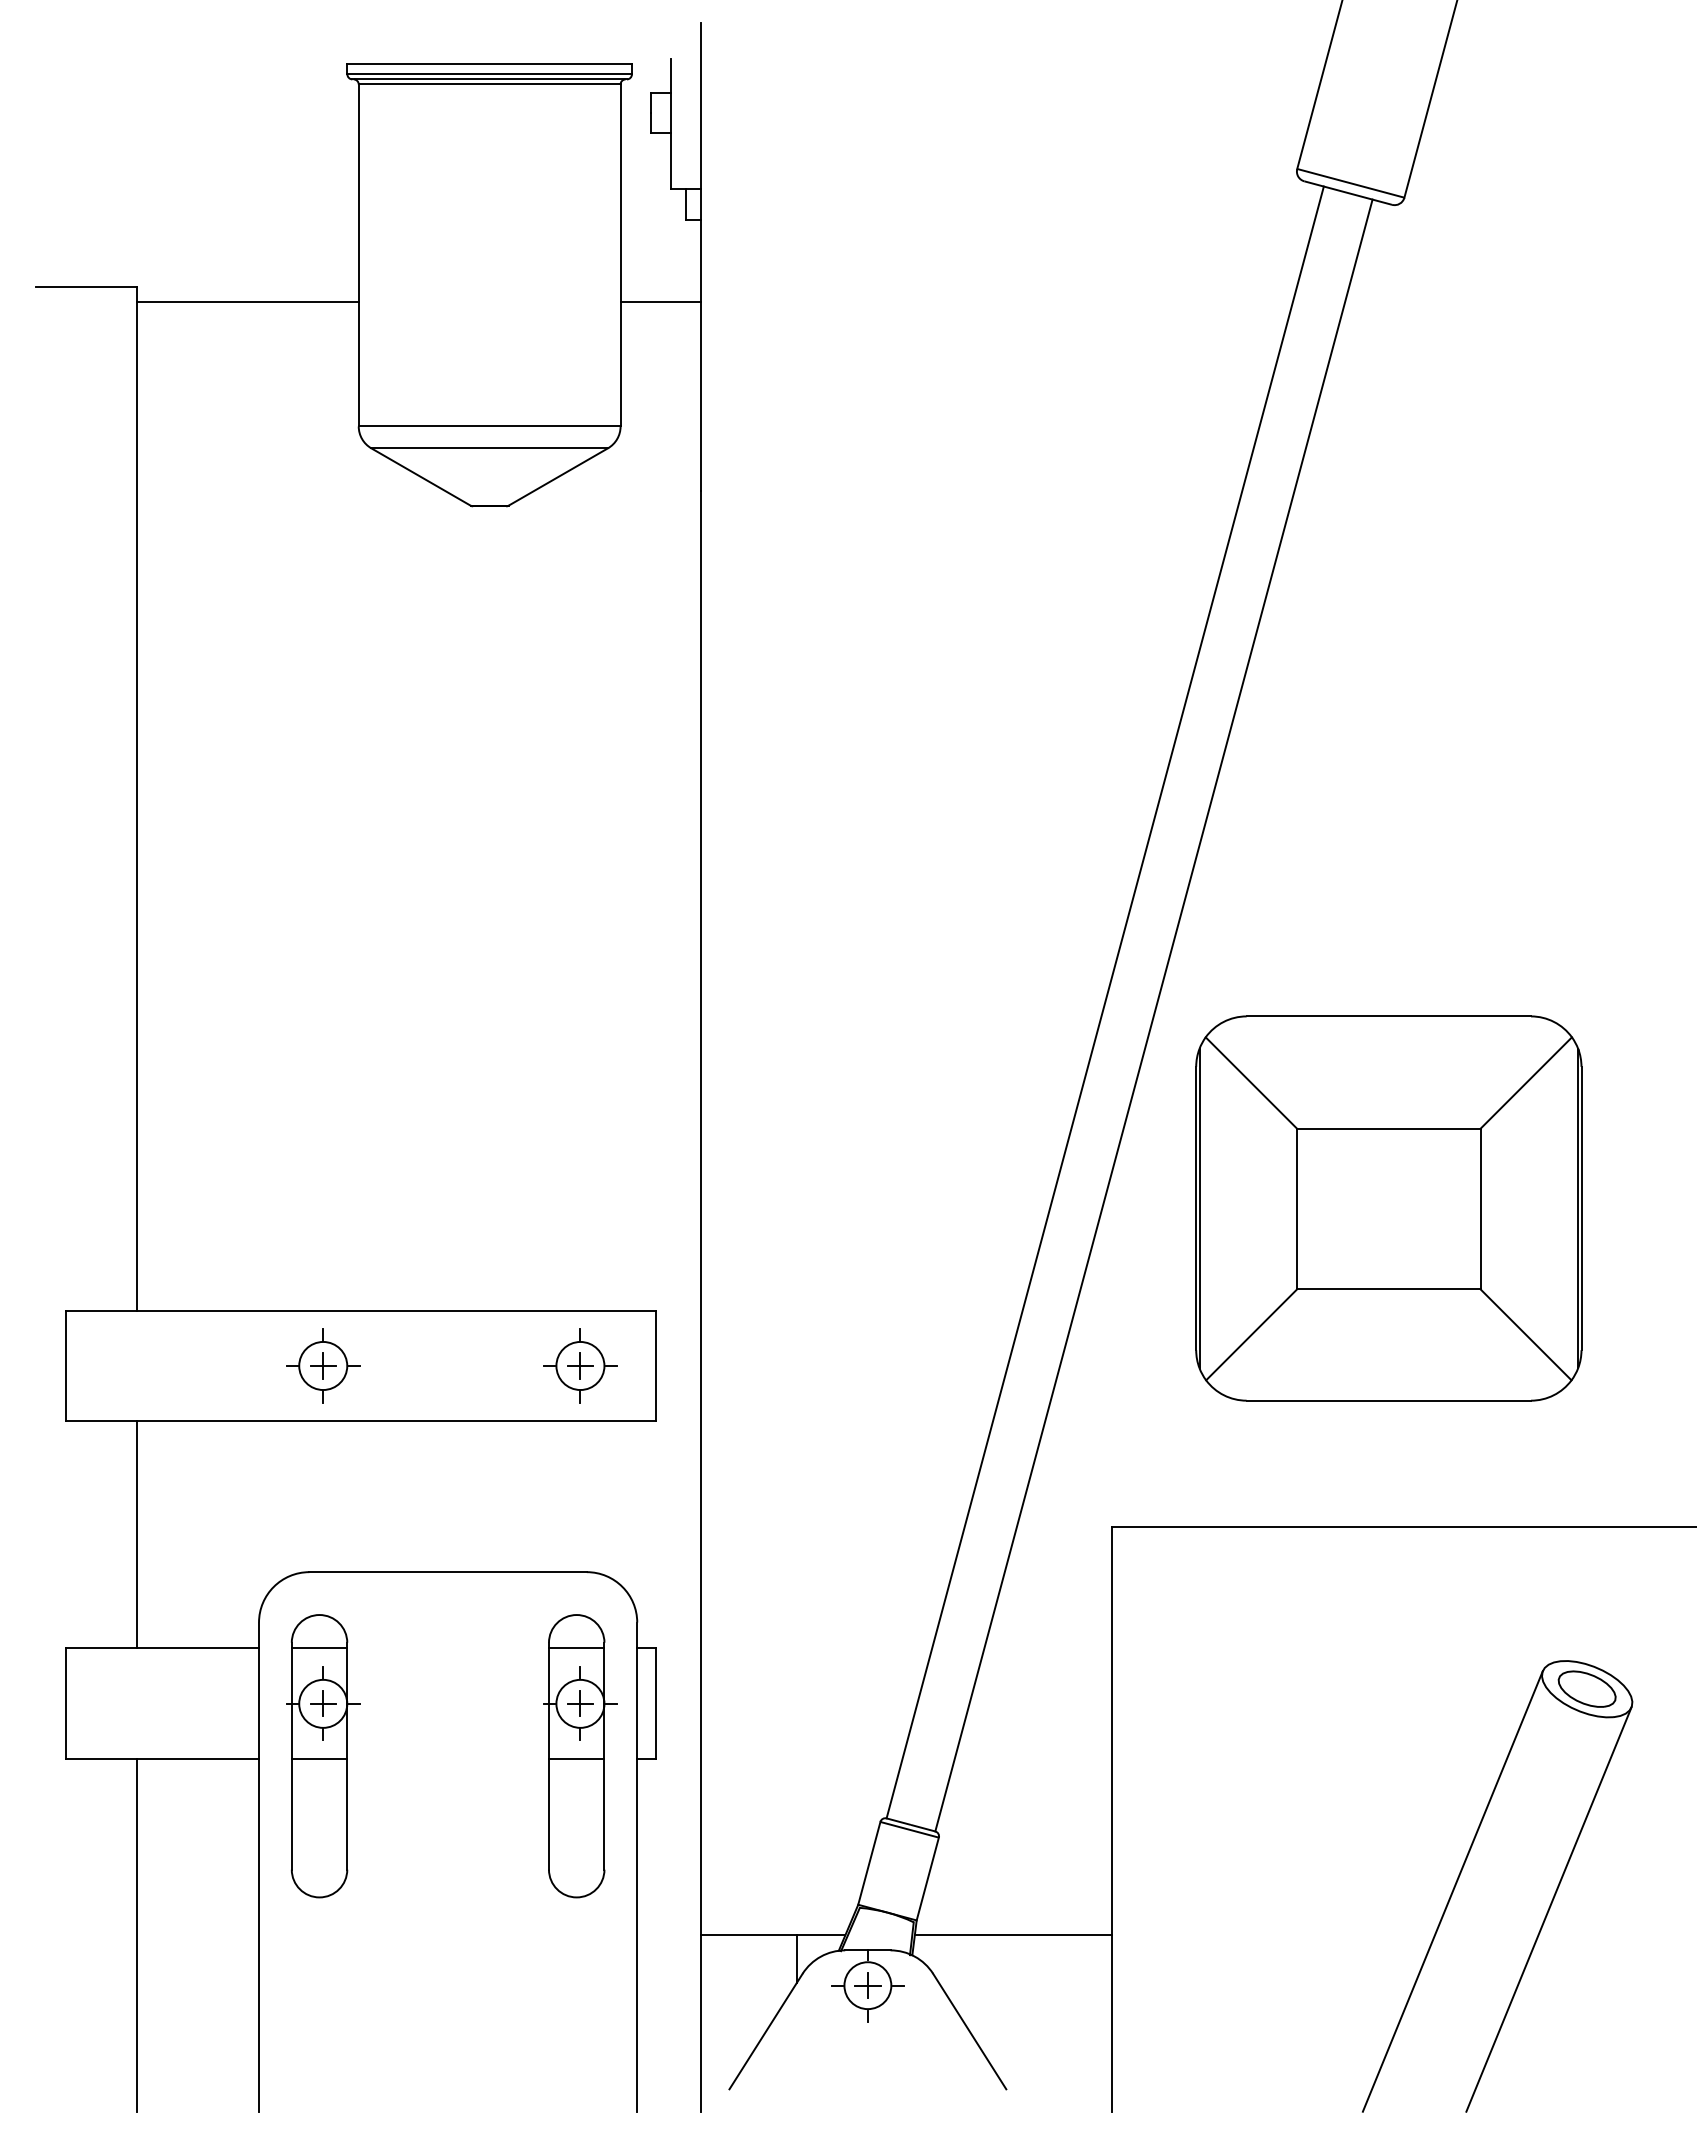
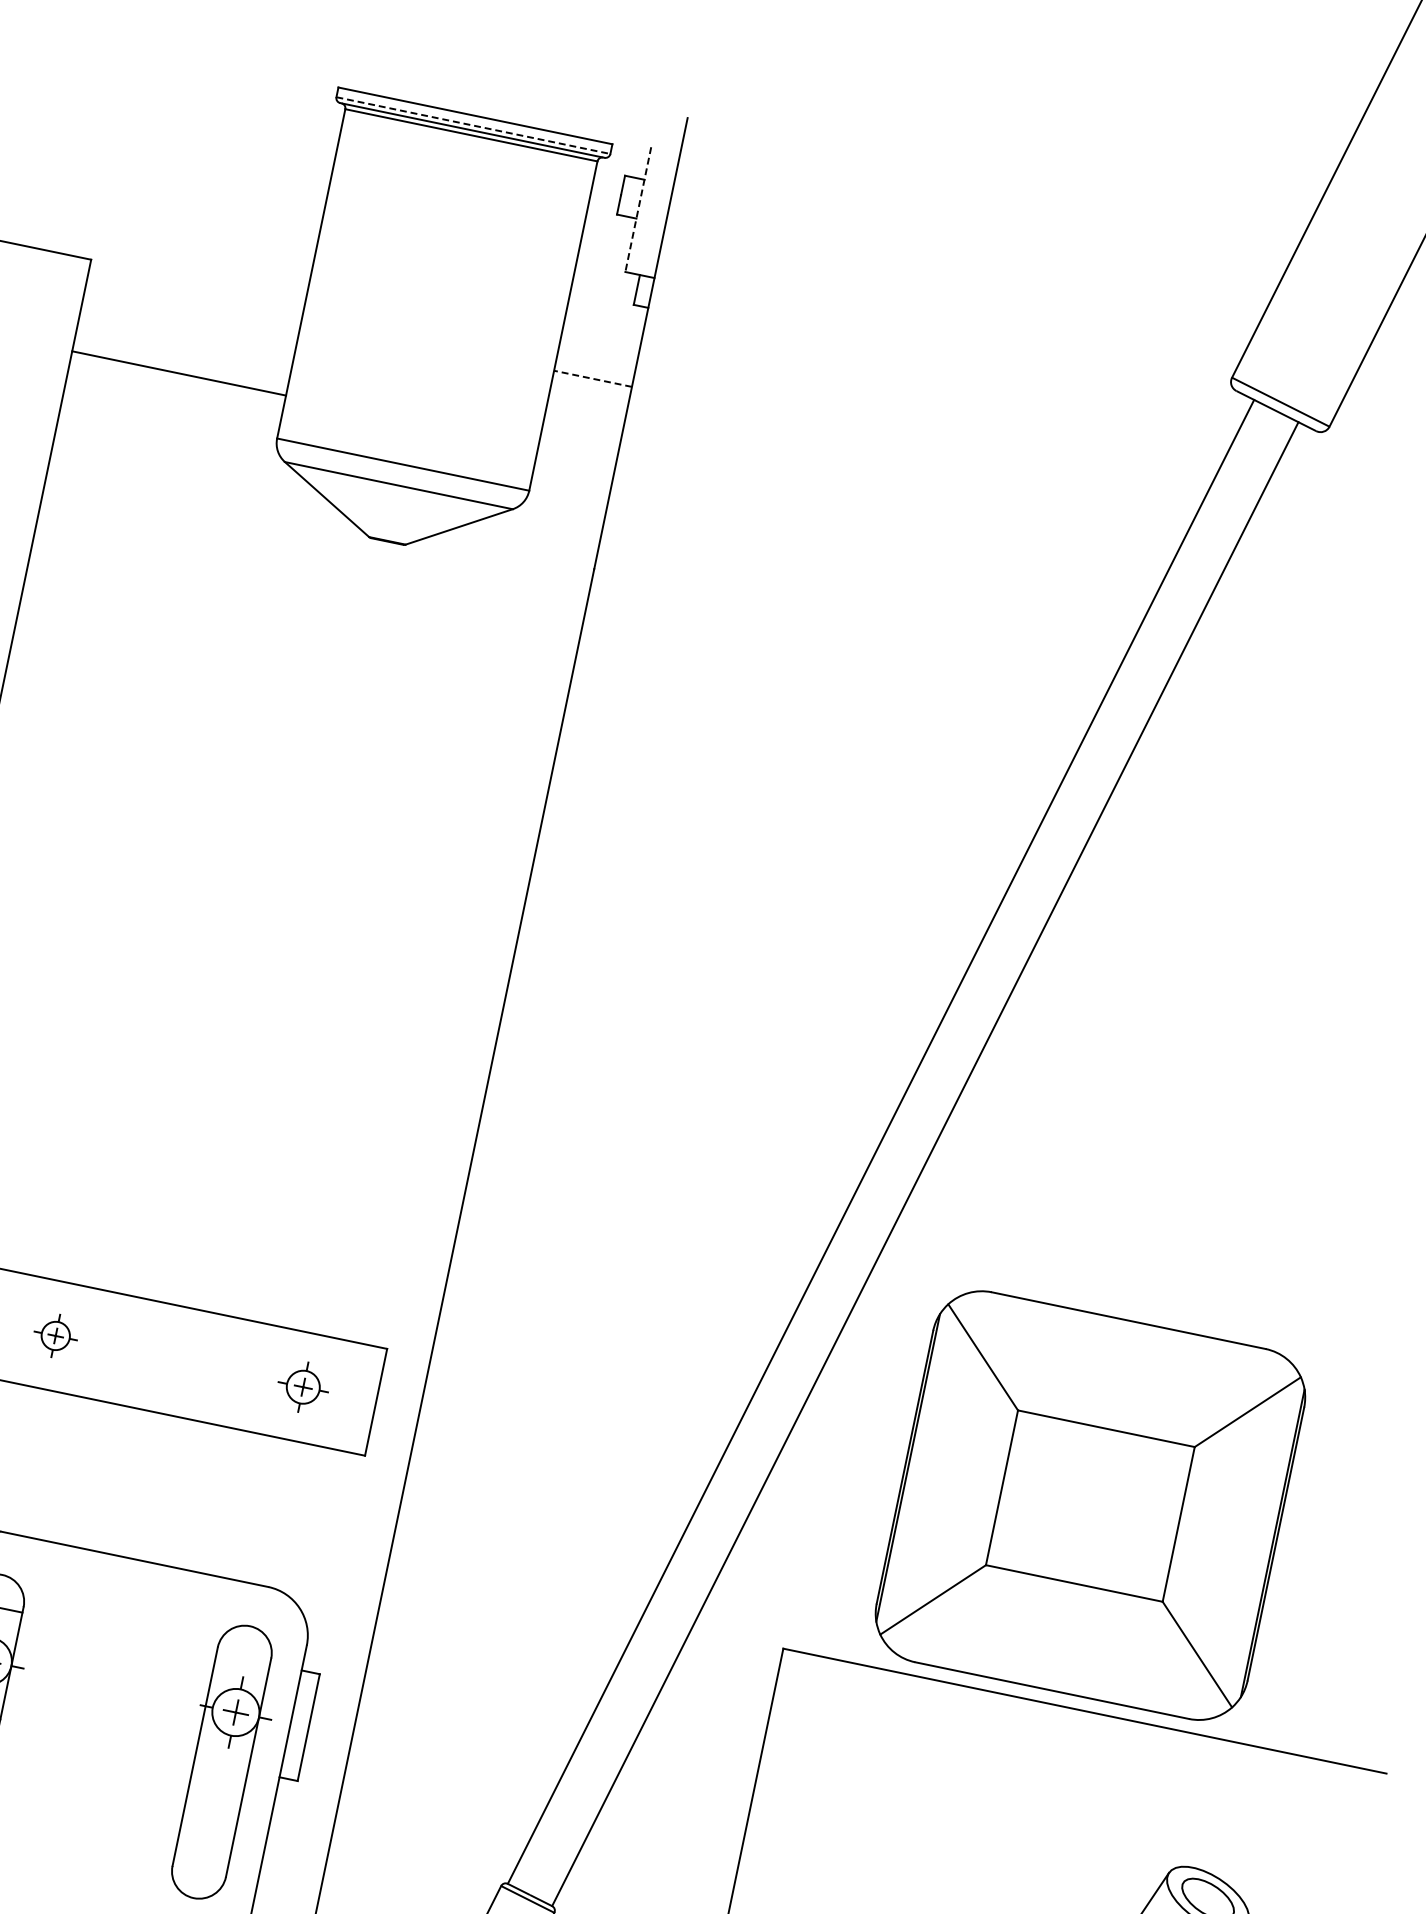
line: (490, 74) -> (474, 125), solid -> dashed
line: (671, 124) -> (638, 210), solid -> dashed
line: (247, 301) -> (179, 373), moved
line: (660, 301) -> (592, 378), solid -> dashed
part: (1388, 1208) -> (1090, 1505), moved
part: (323, 1365) -> (56, 1335), size x0.6
part: (580, 1365) -> (303, 1386), size x0.7
line: (576, 1648) -> (243, 1658), removed
line: (576, 1759) -> (221, 1765), removed

